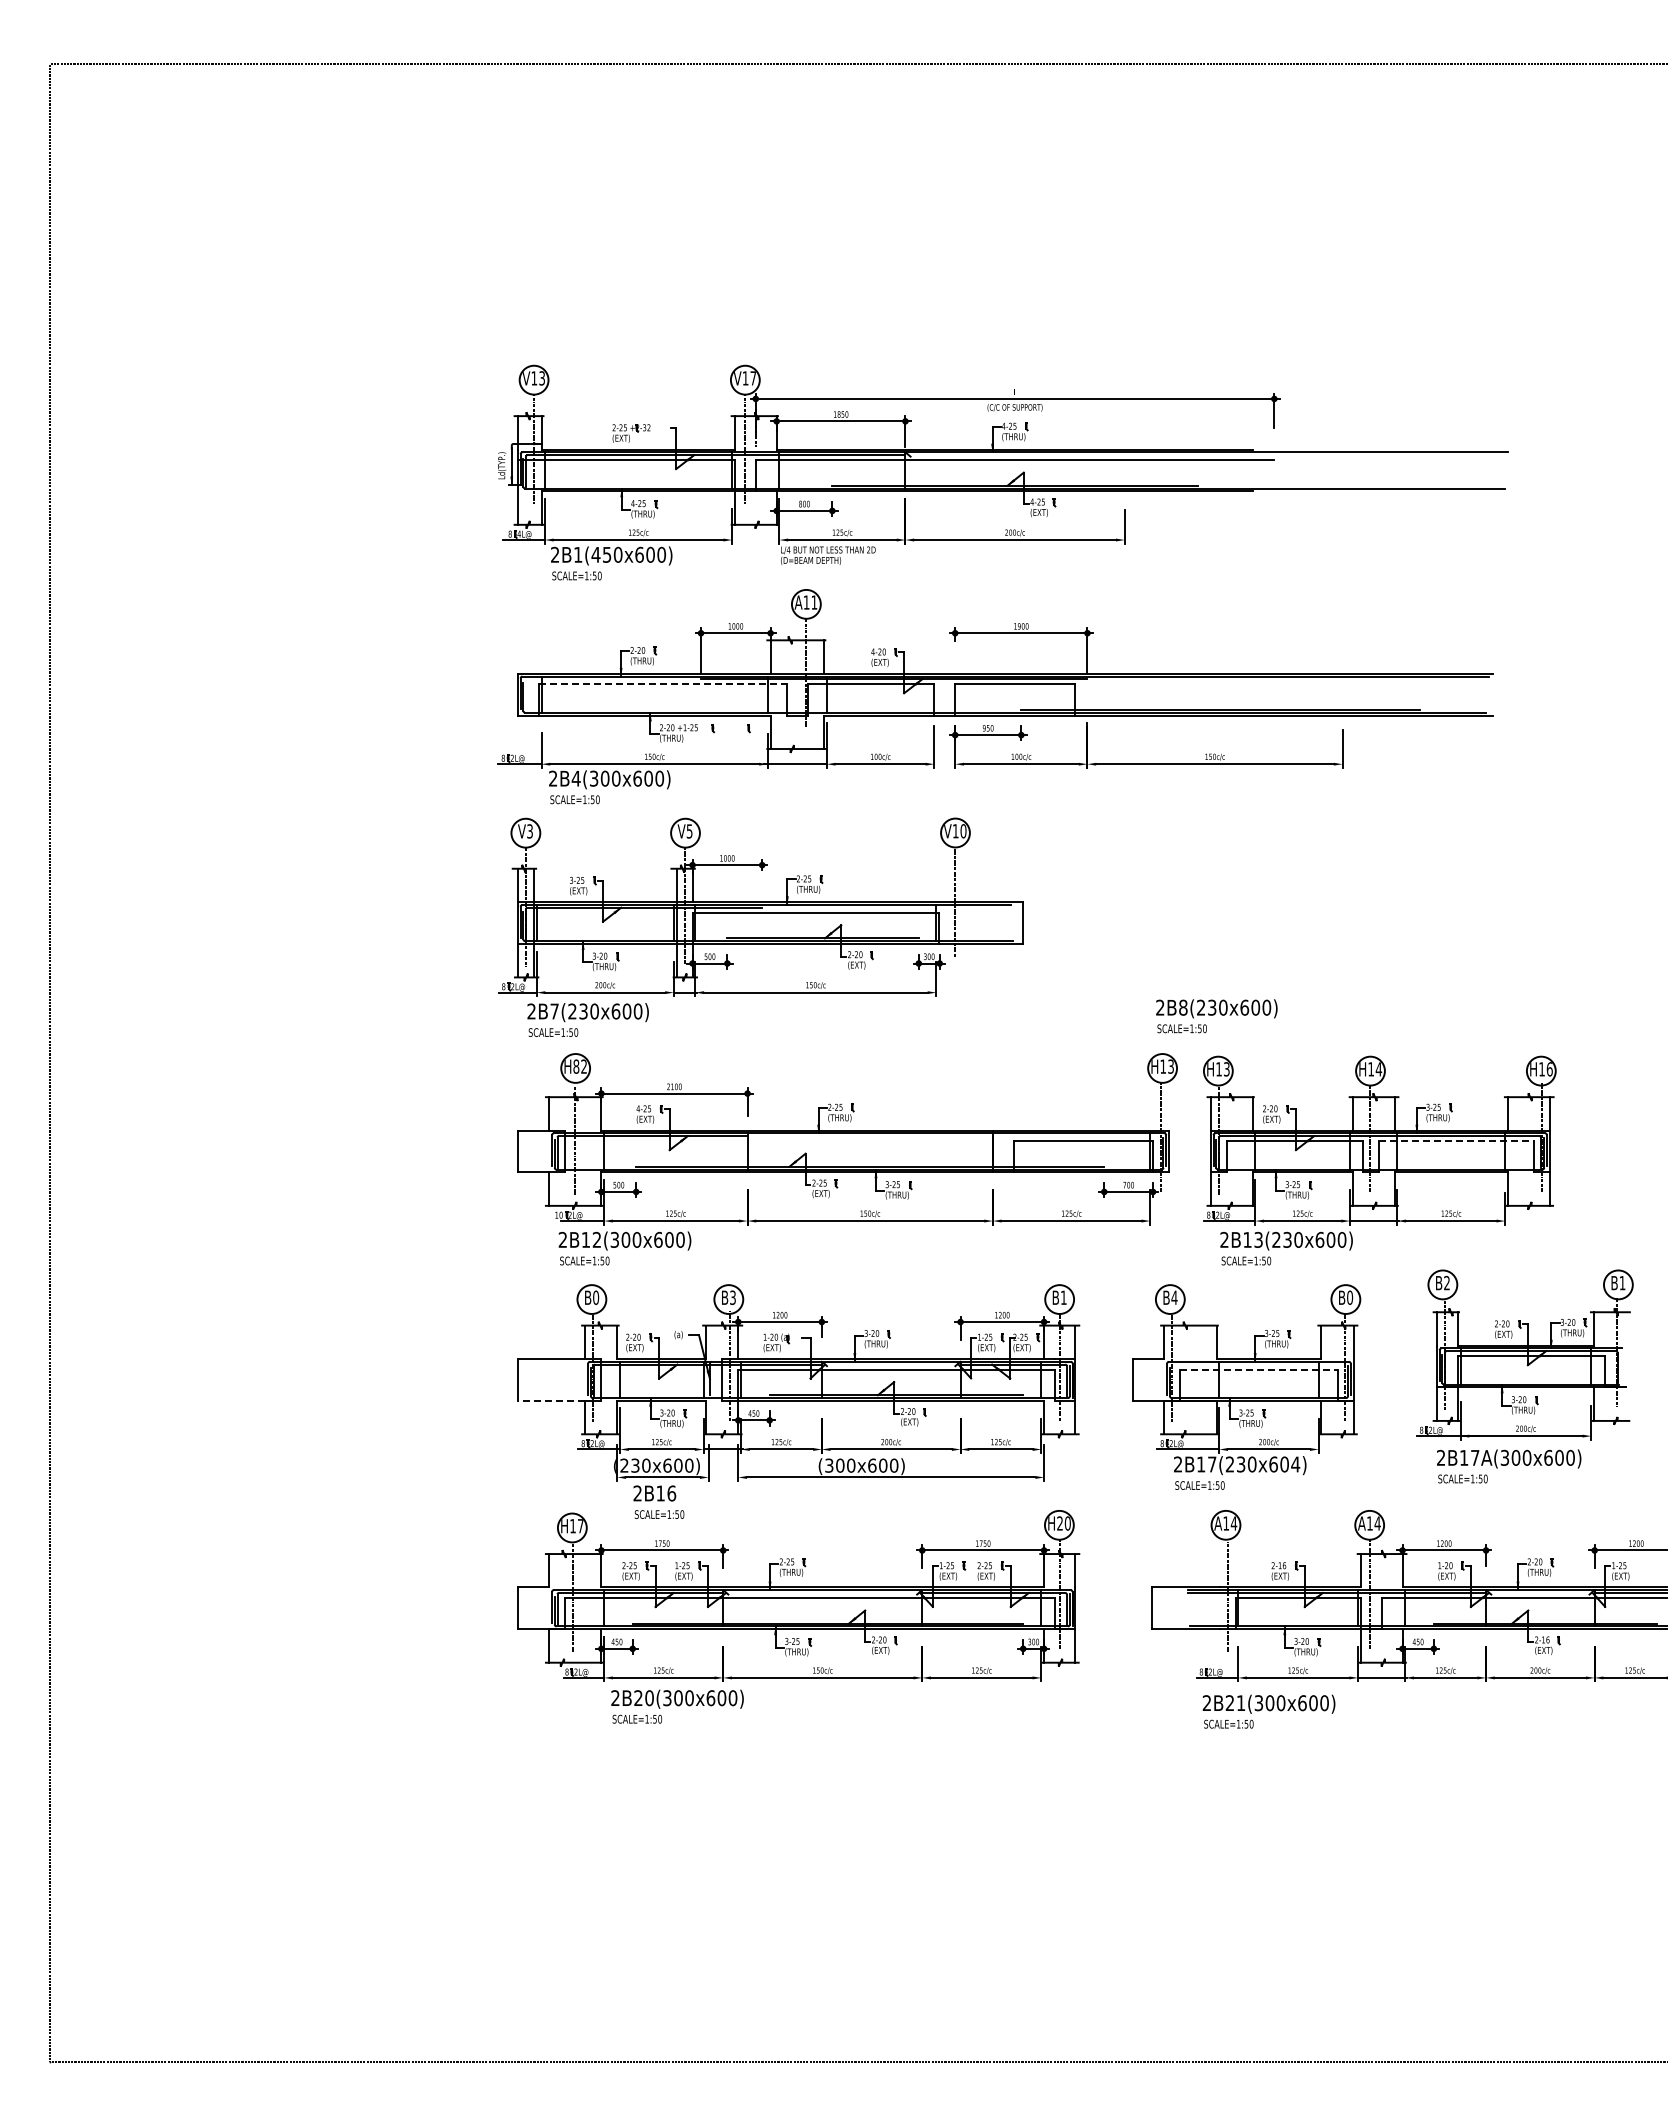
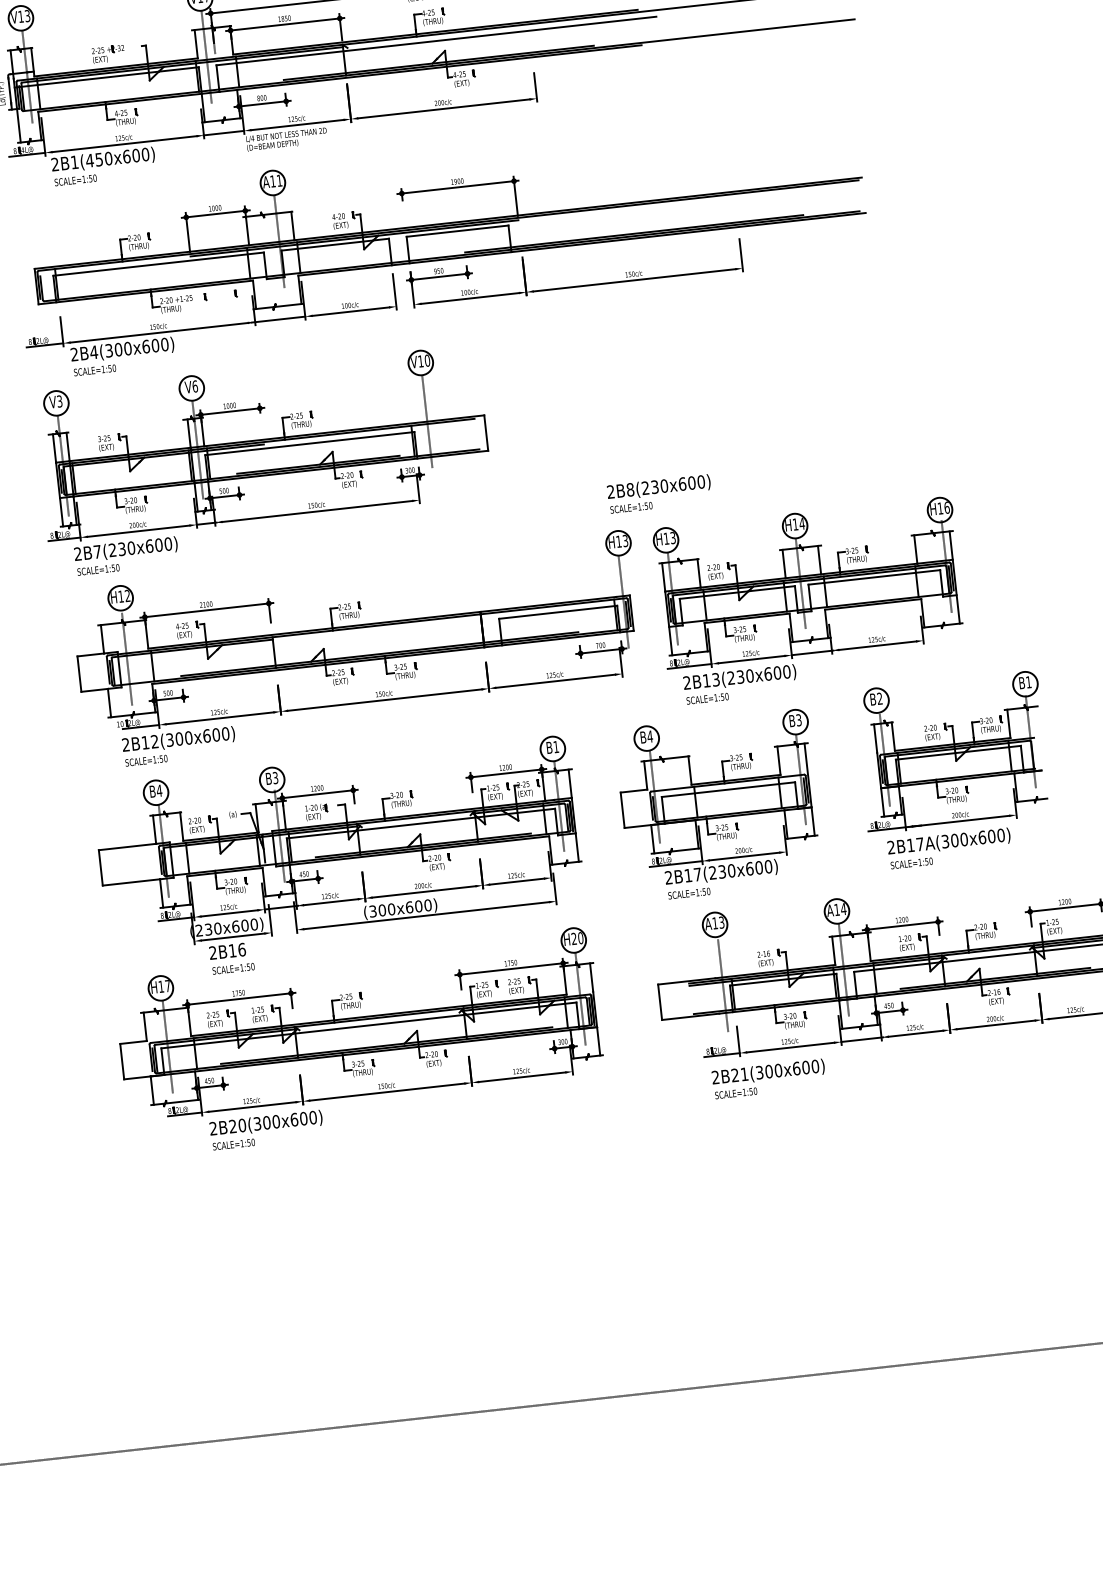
line: (755, 540) -> (223, 133), added
line: (663, 684) -> (159, 264), dashed -> solid
text: (689, 831) -> (195, 386), V5 -> V6
text: (576, 1066) -> (121, 596), H82 -> H12
line: (1456, 1141) -> (874, 577), dashed -> solid
text: (595, 1297) -> (158, 790), B0 -> B4
text: (1350, 1297) -> (799, 719), B0 -> B3
line: (1258, 1369) -> (728, 789), dashed -> solid
line: (551, 1400) -> (131, 882), dashed -> solid
text: (1295, 1464) -> (768, 866), 2B17(230x604) -> 2B17(230x600)
text: (1233, 1523) -> (721, 922), A14 -> A13

